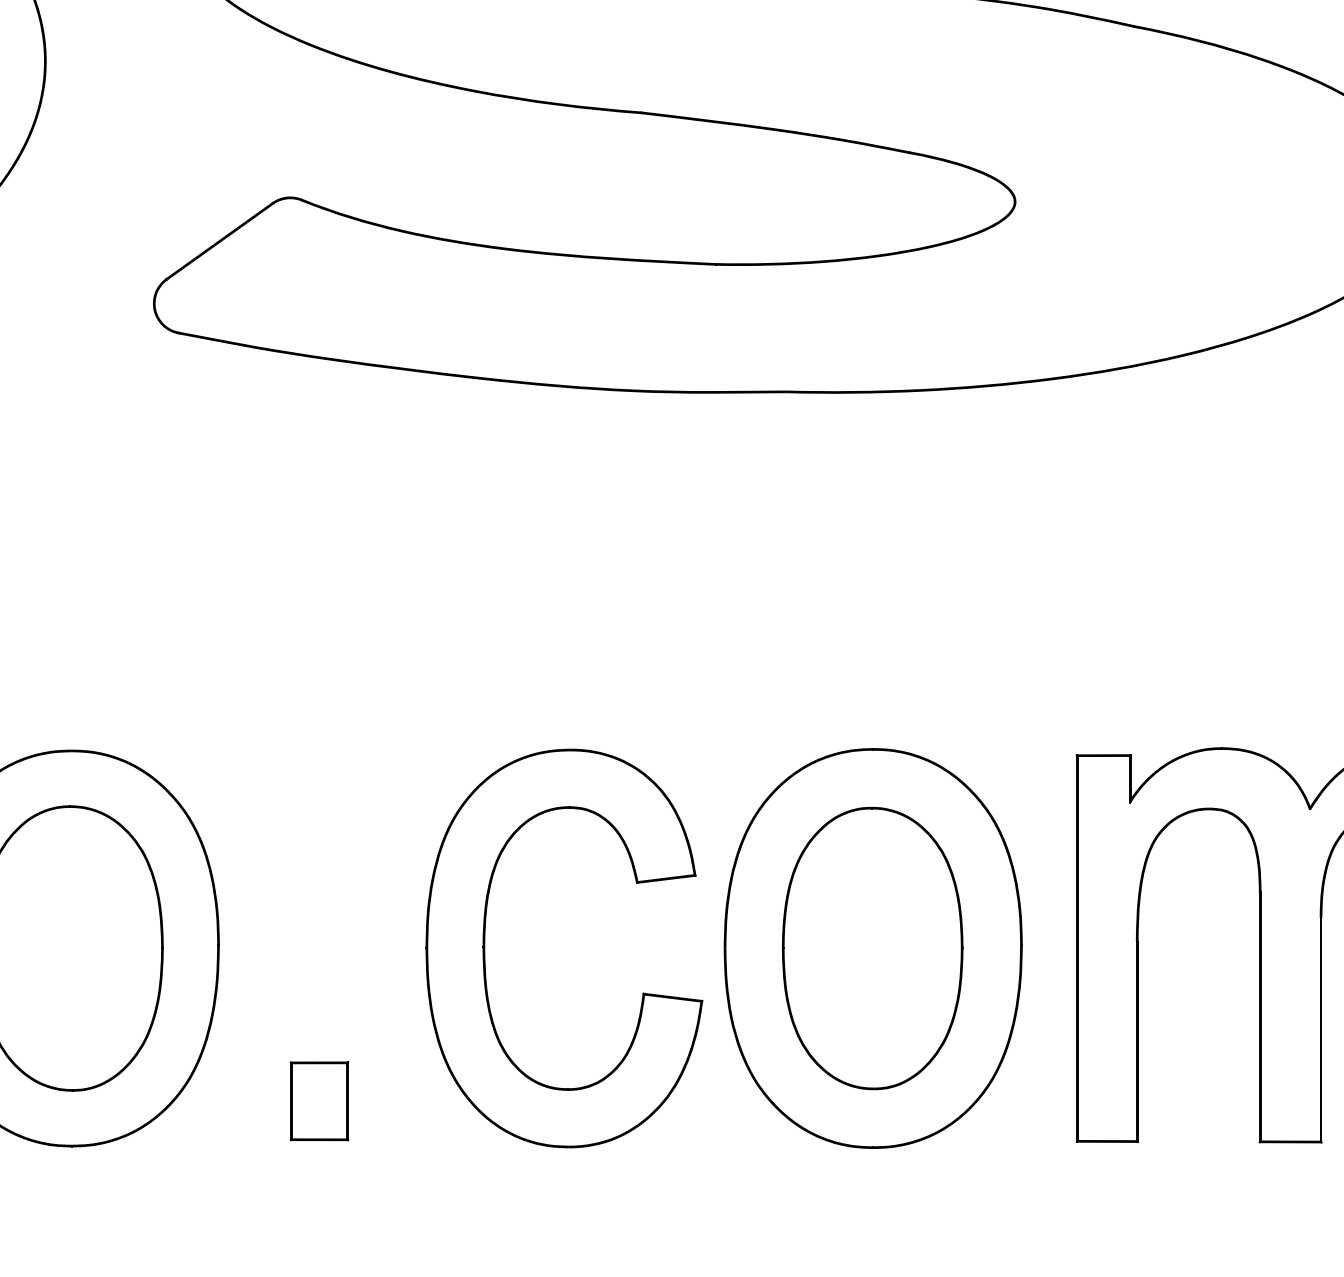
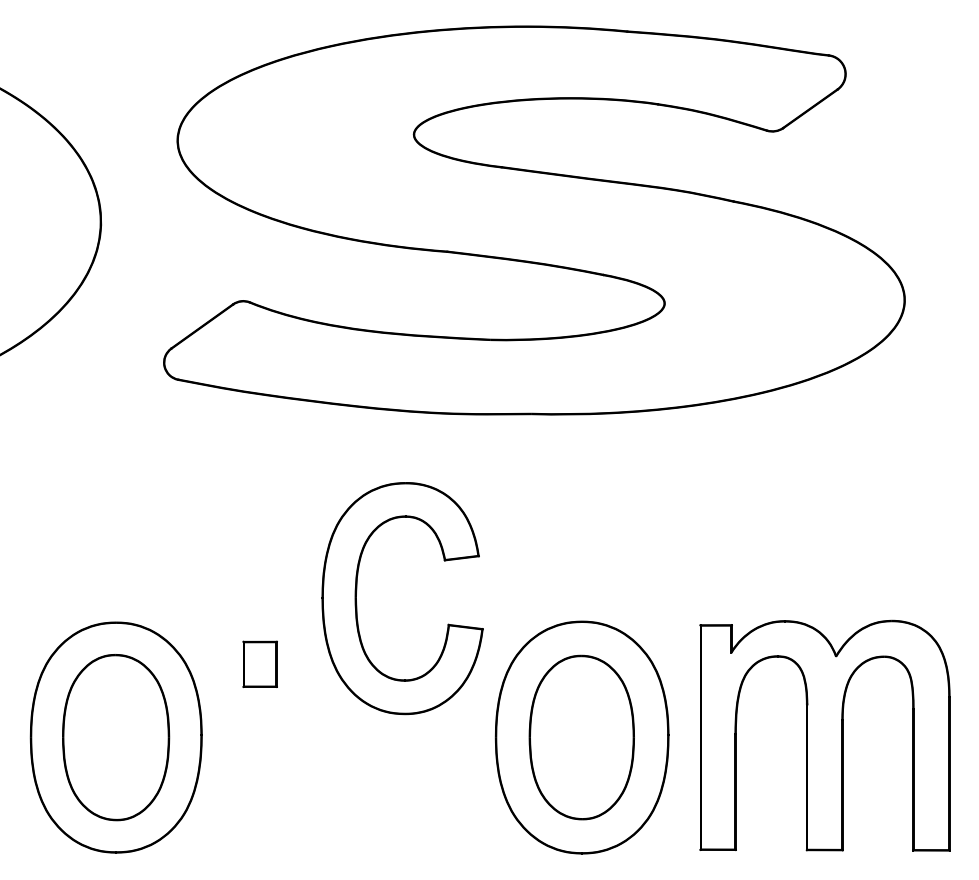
part: (486, 958) -> (357, 604), moved
part: (318, 1099) -> (259, 663), moved

